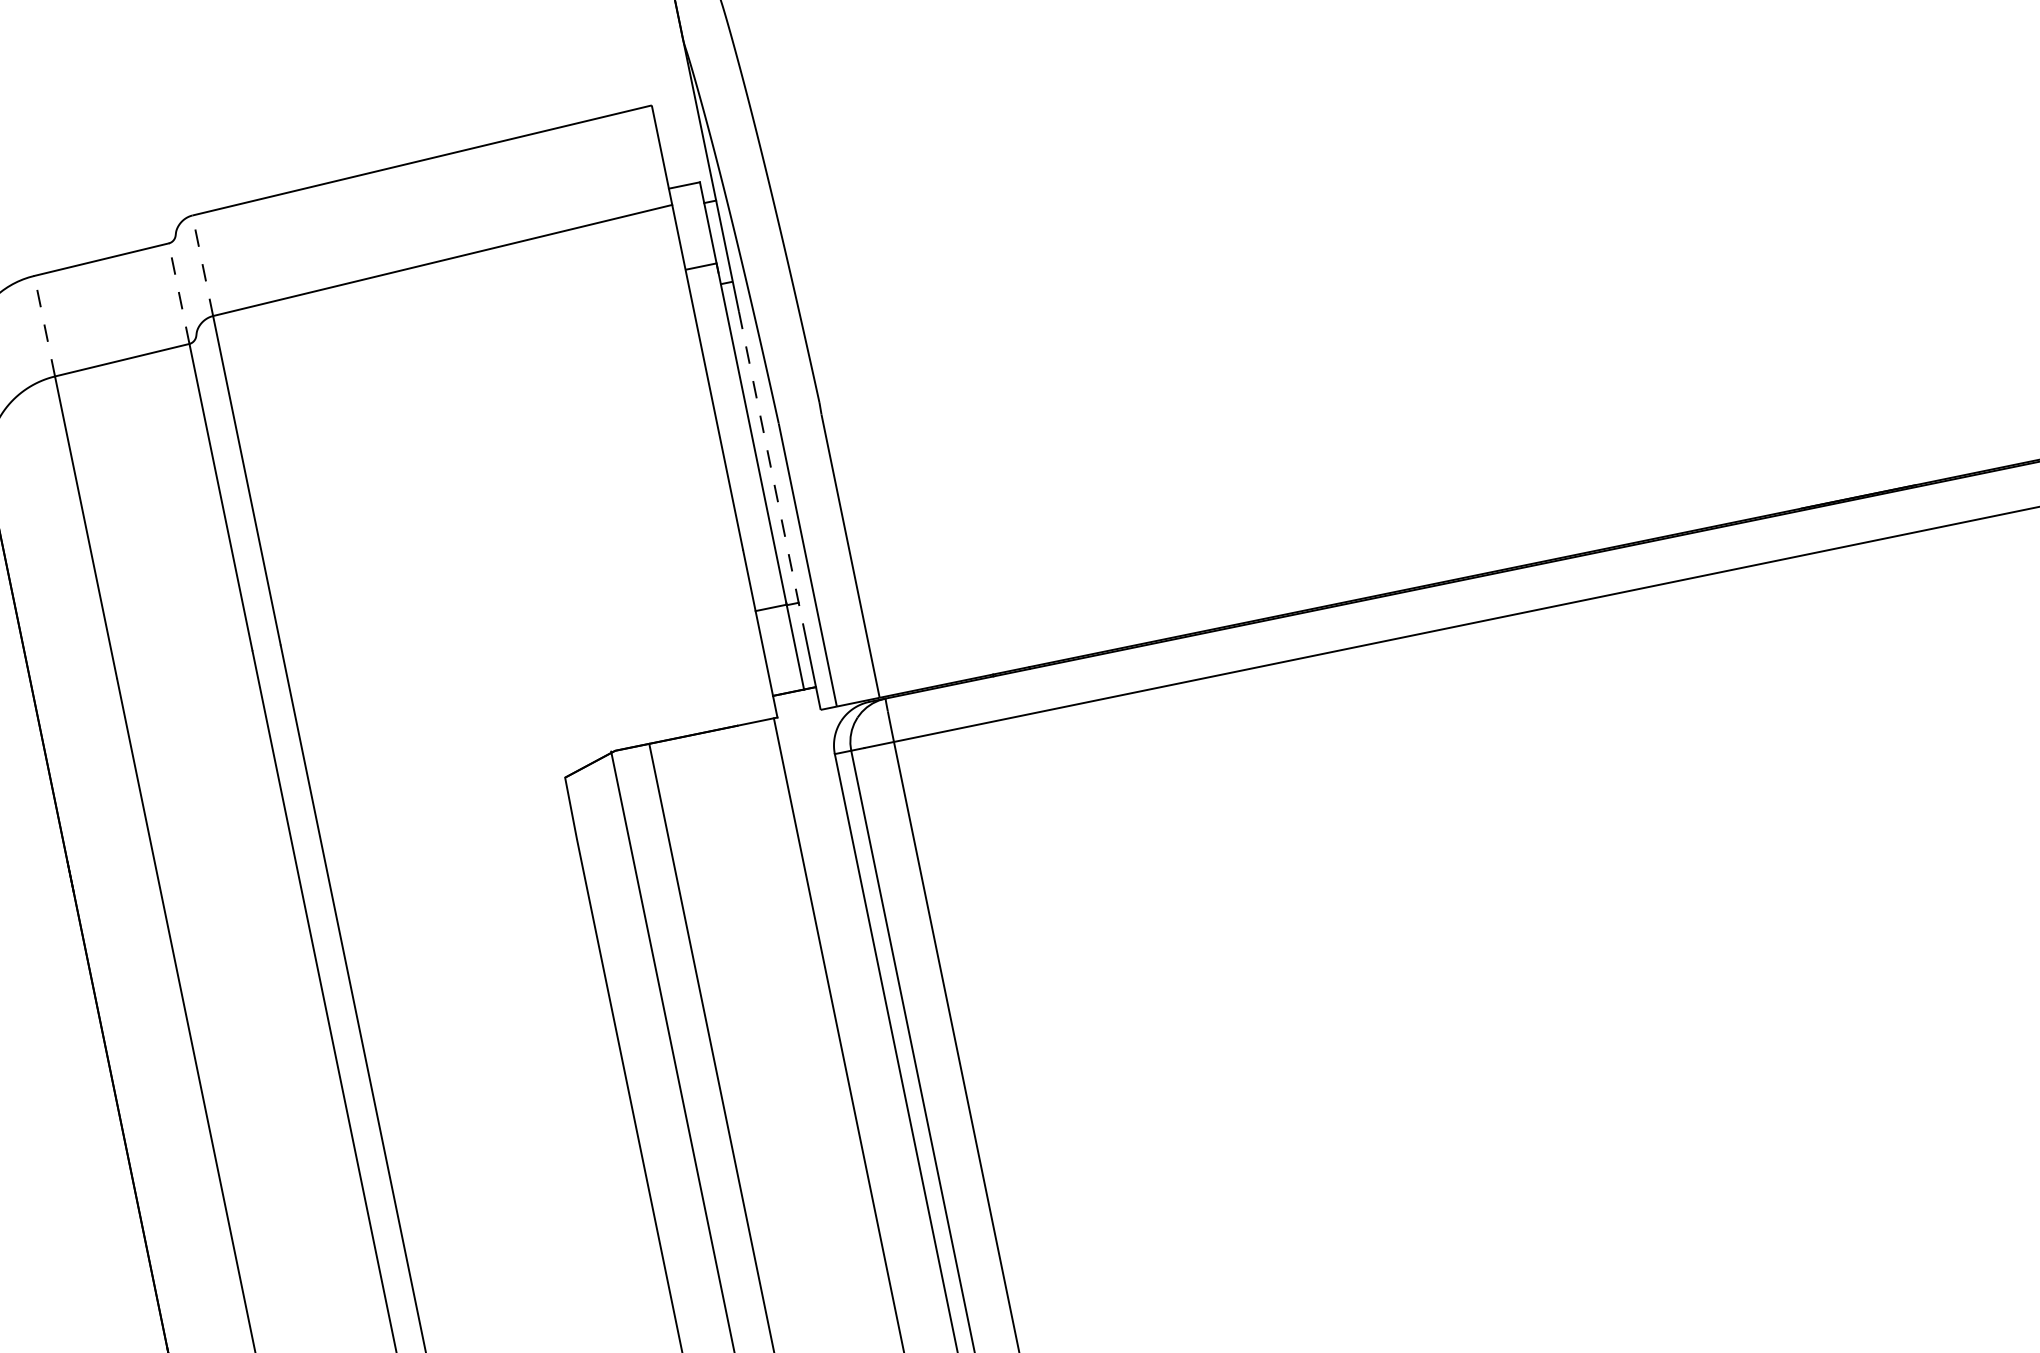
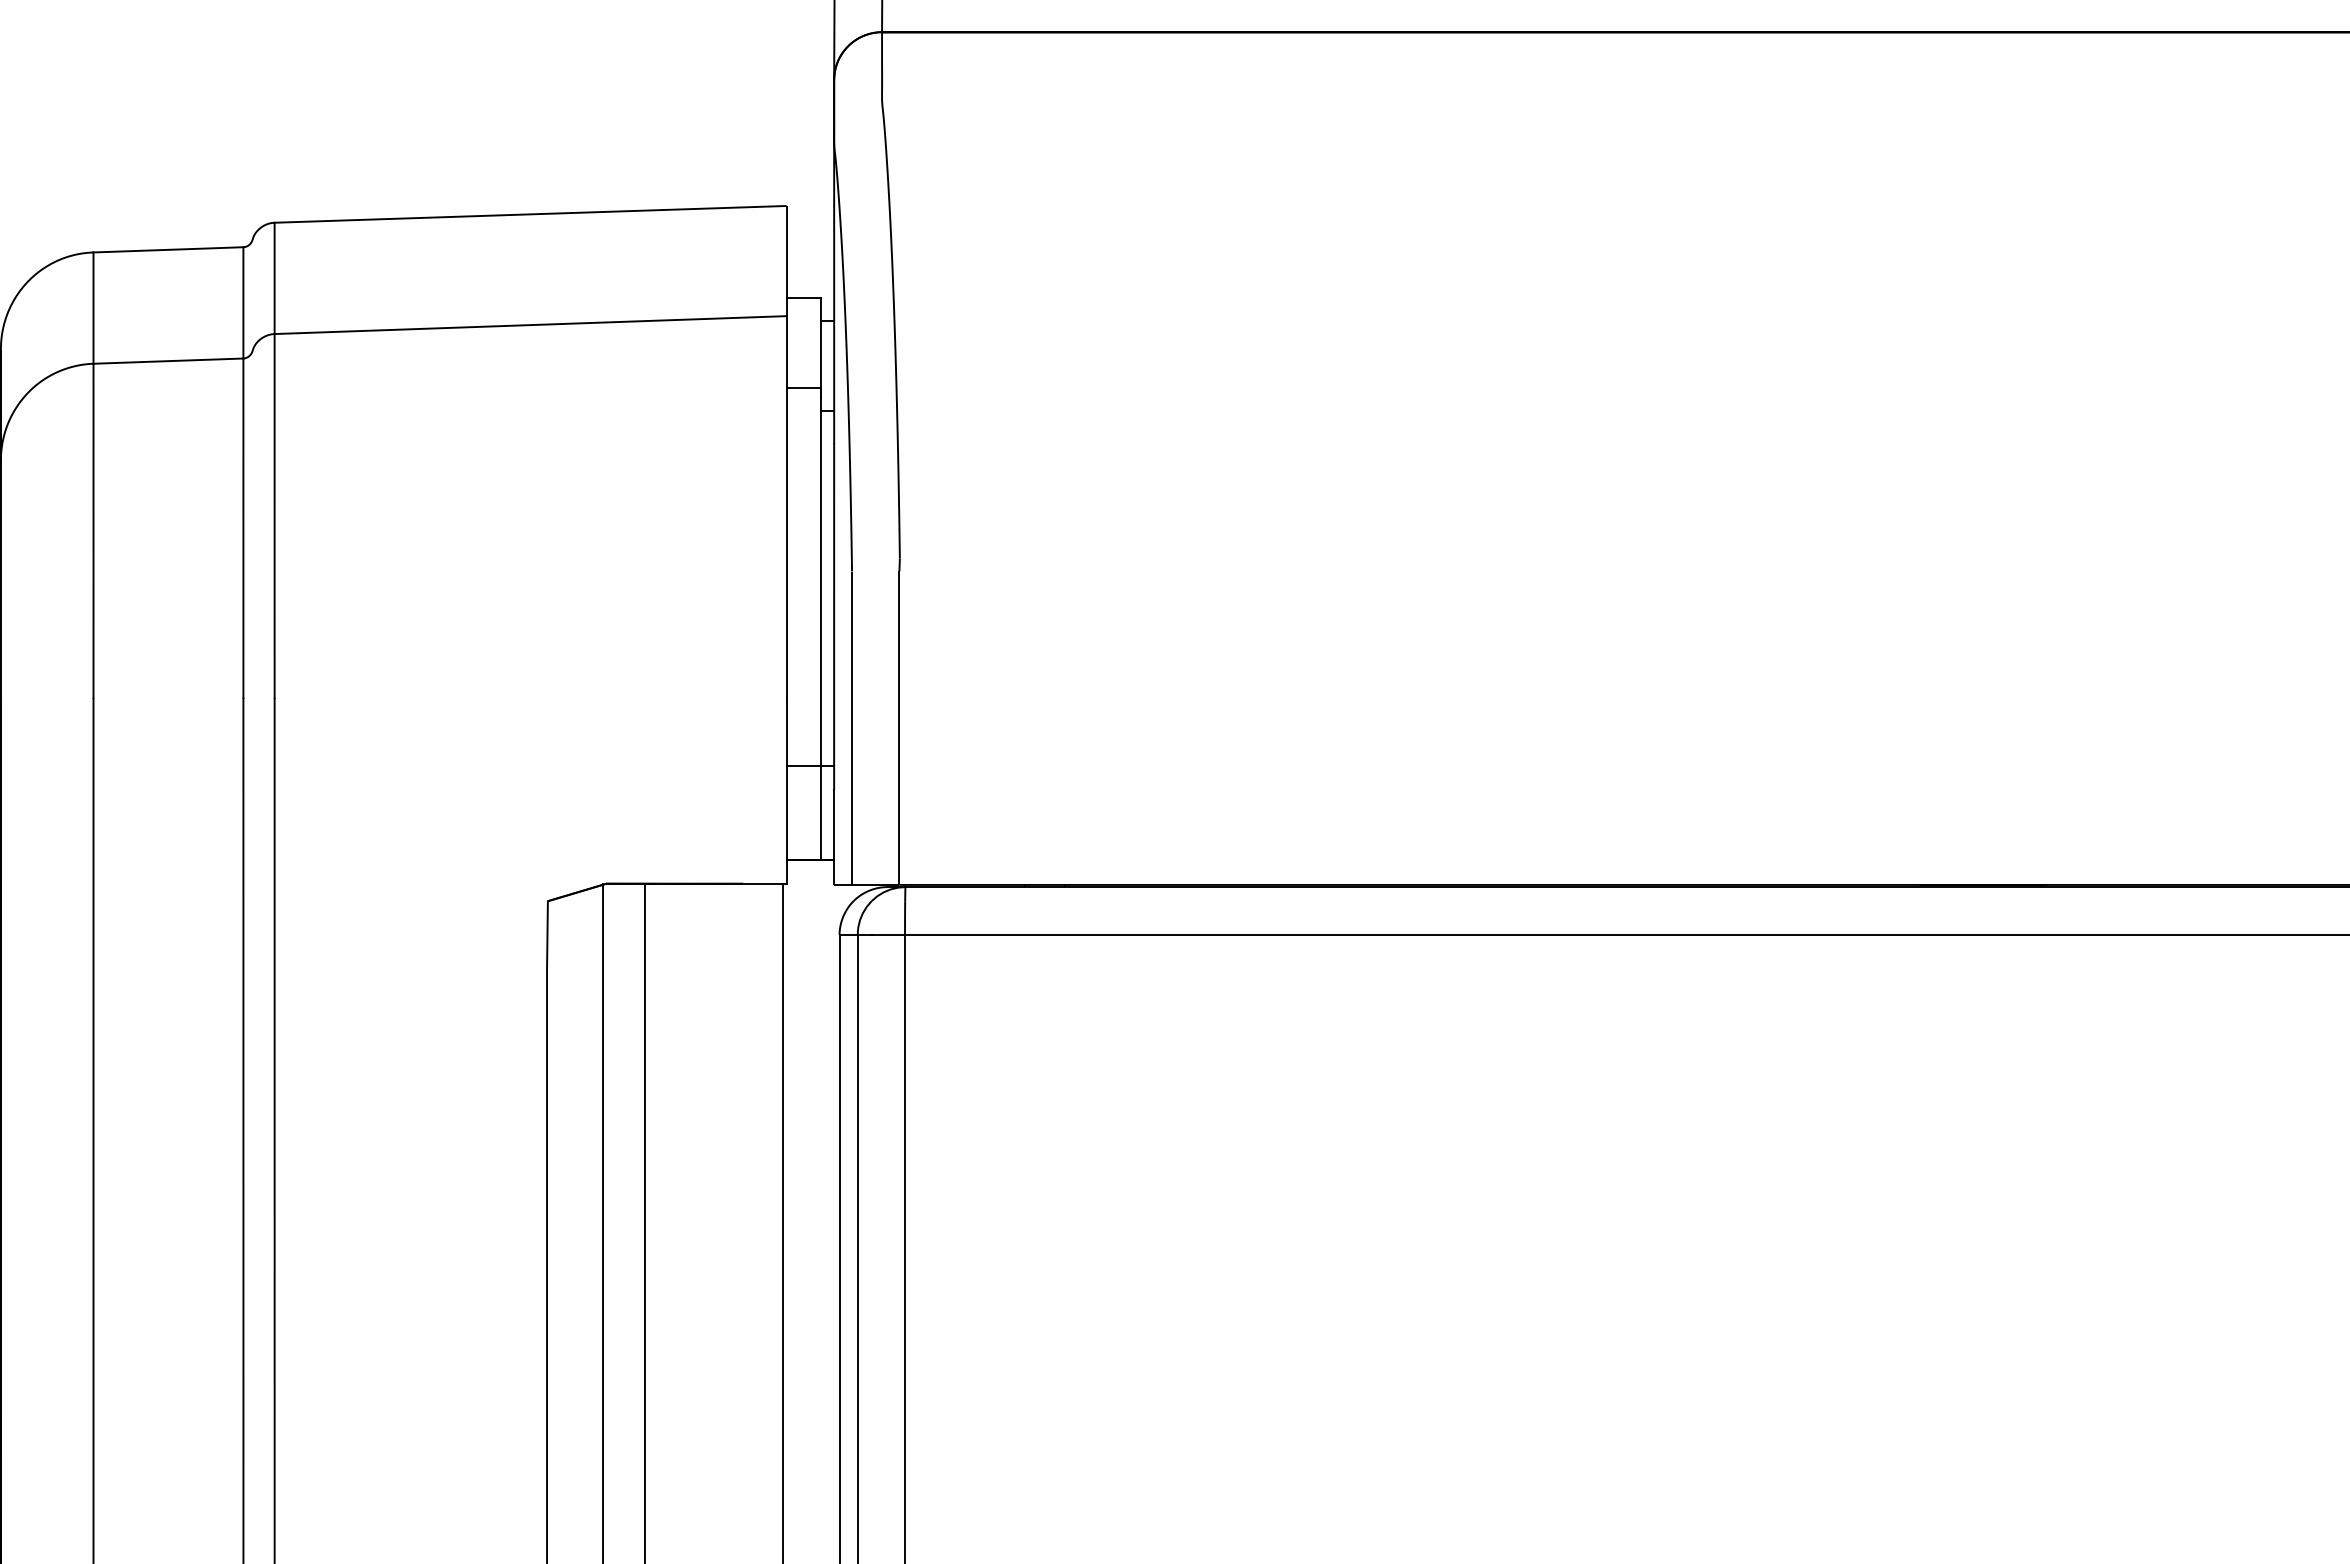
line: (202, 265) -> (274, 278), dashed -> solid
line: (179, 293) -> (243, 302), dashed -> solid
line: (44, 326) -> (93, 308), dashed -> solid
line: (771, 468) -> (834, 617), dashed -> solid

